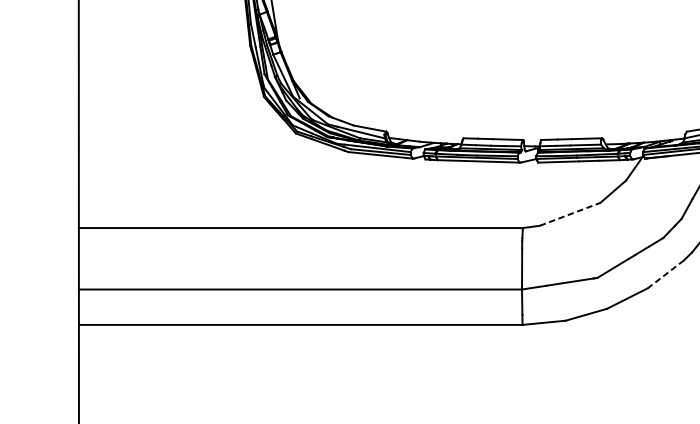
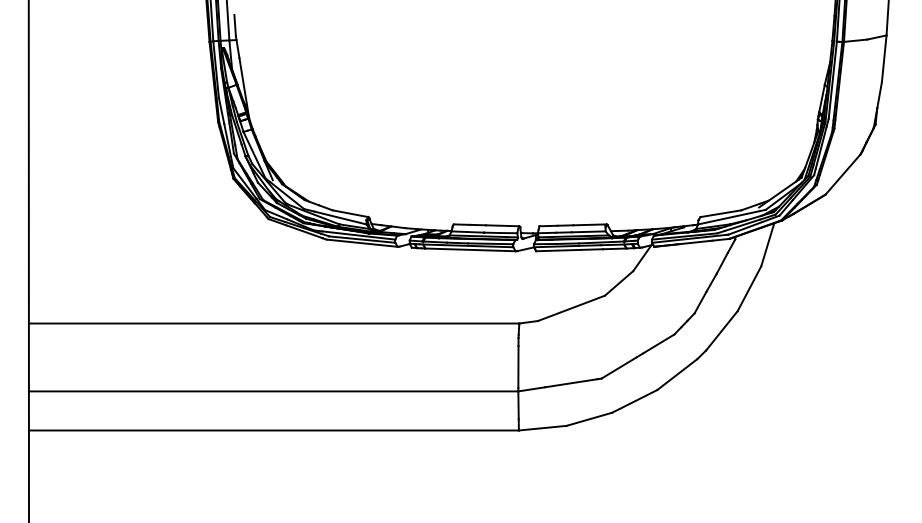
line: (570, 214) -> (571, 308), dashed -> solid
line: (665, 274) -> (676, 374), dashed -> solid

